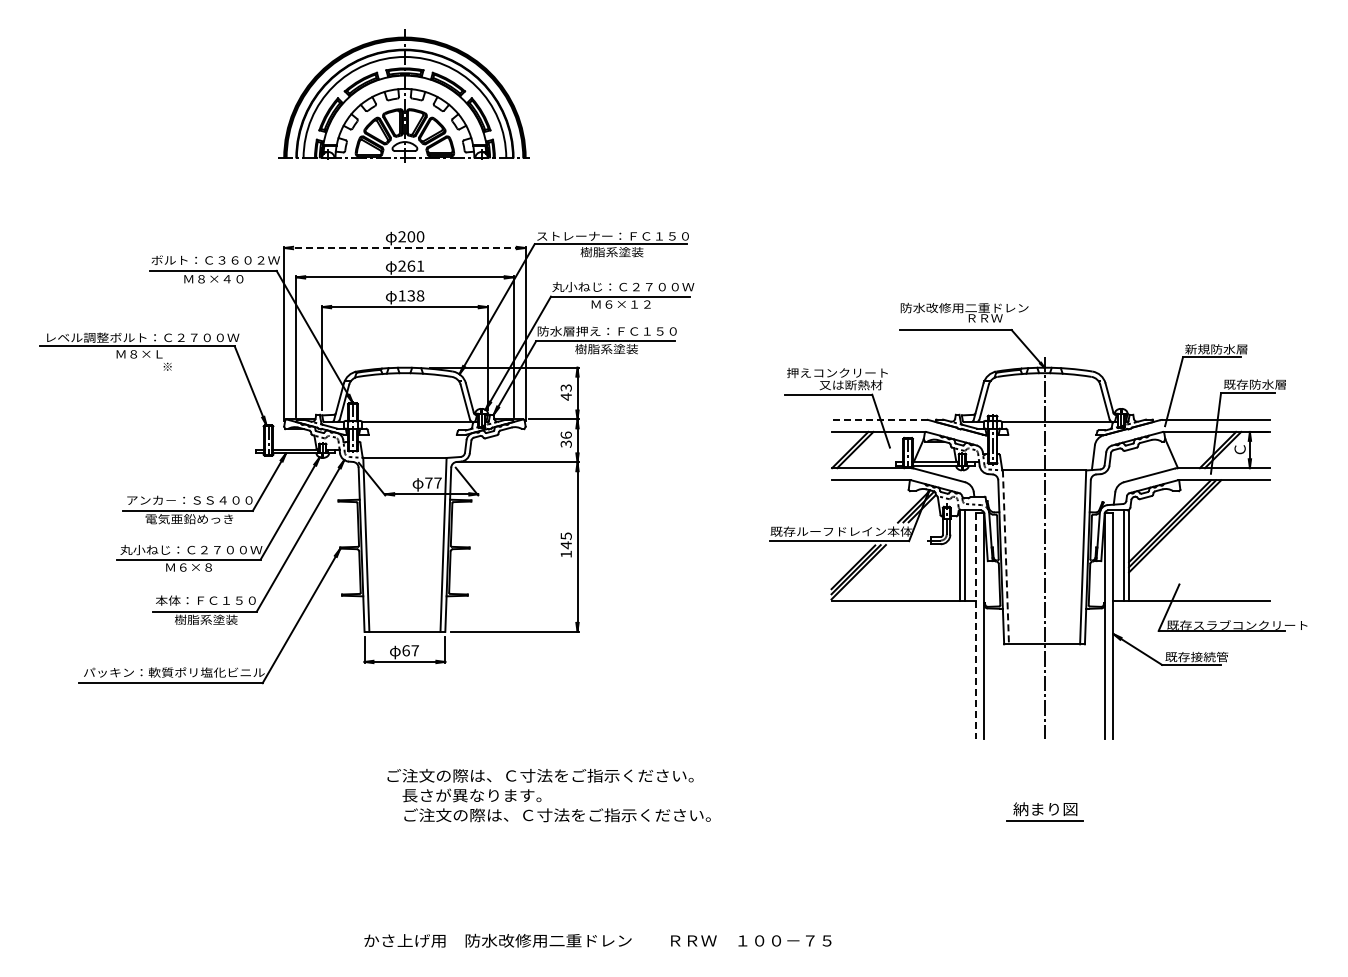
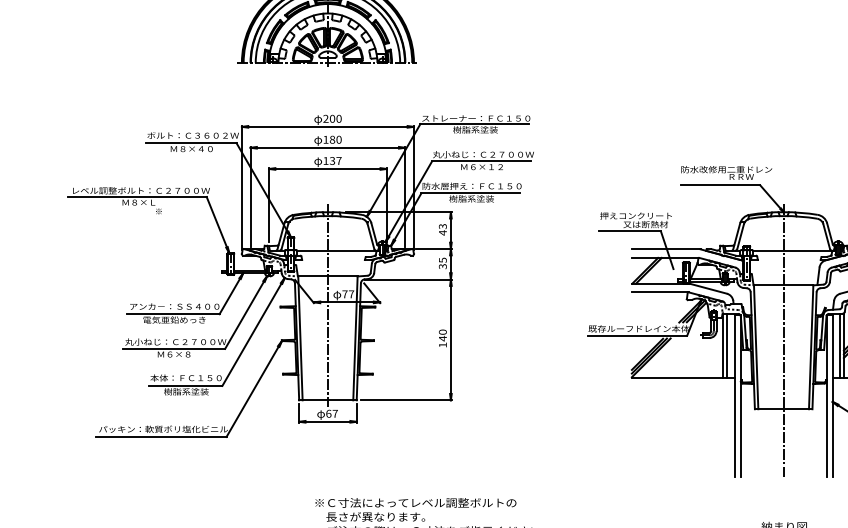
line: (404, 248) -> (327, 127), dashed -> solid
text: (411, 265) -> (332, 139), 261 -> 180
text: (420, 295) -> (339, 160), 138 -> 137
line: (879, 419) -> (666, 249), dashed -> solid
text: (565, 434) -> (442, 259), 36 -> 35
line: (404, 498) -> (327, 305), added
text: (565, 535) -> (442, 331), 145 -> 140
line: (1005, 557) -> (755, 347), dashed -> solid
line: (975, 626) -> (734, 396), dashed -> solid
text: (540, 775) -> (424, 502), ご注文の際は、Ｃ寸法をご指示ください。 -> ※Ｃ寸法によってレベル調整ボルトの

